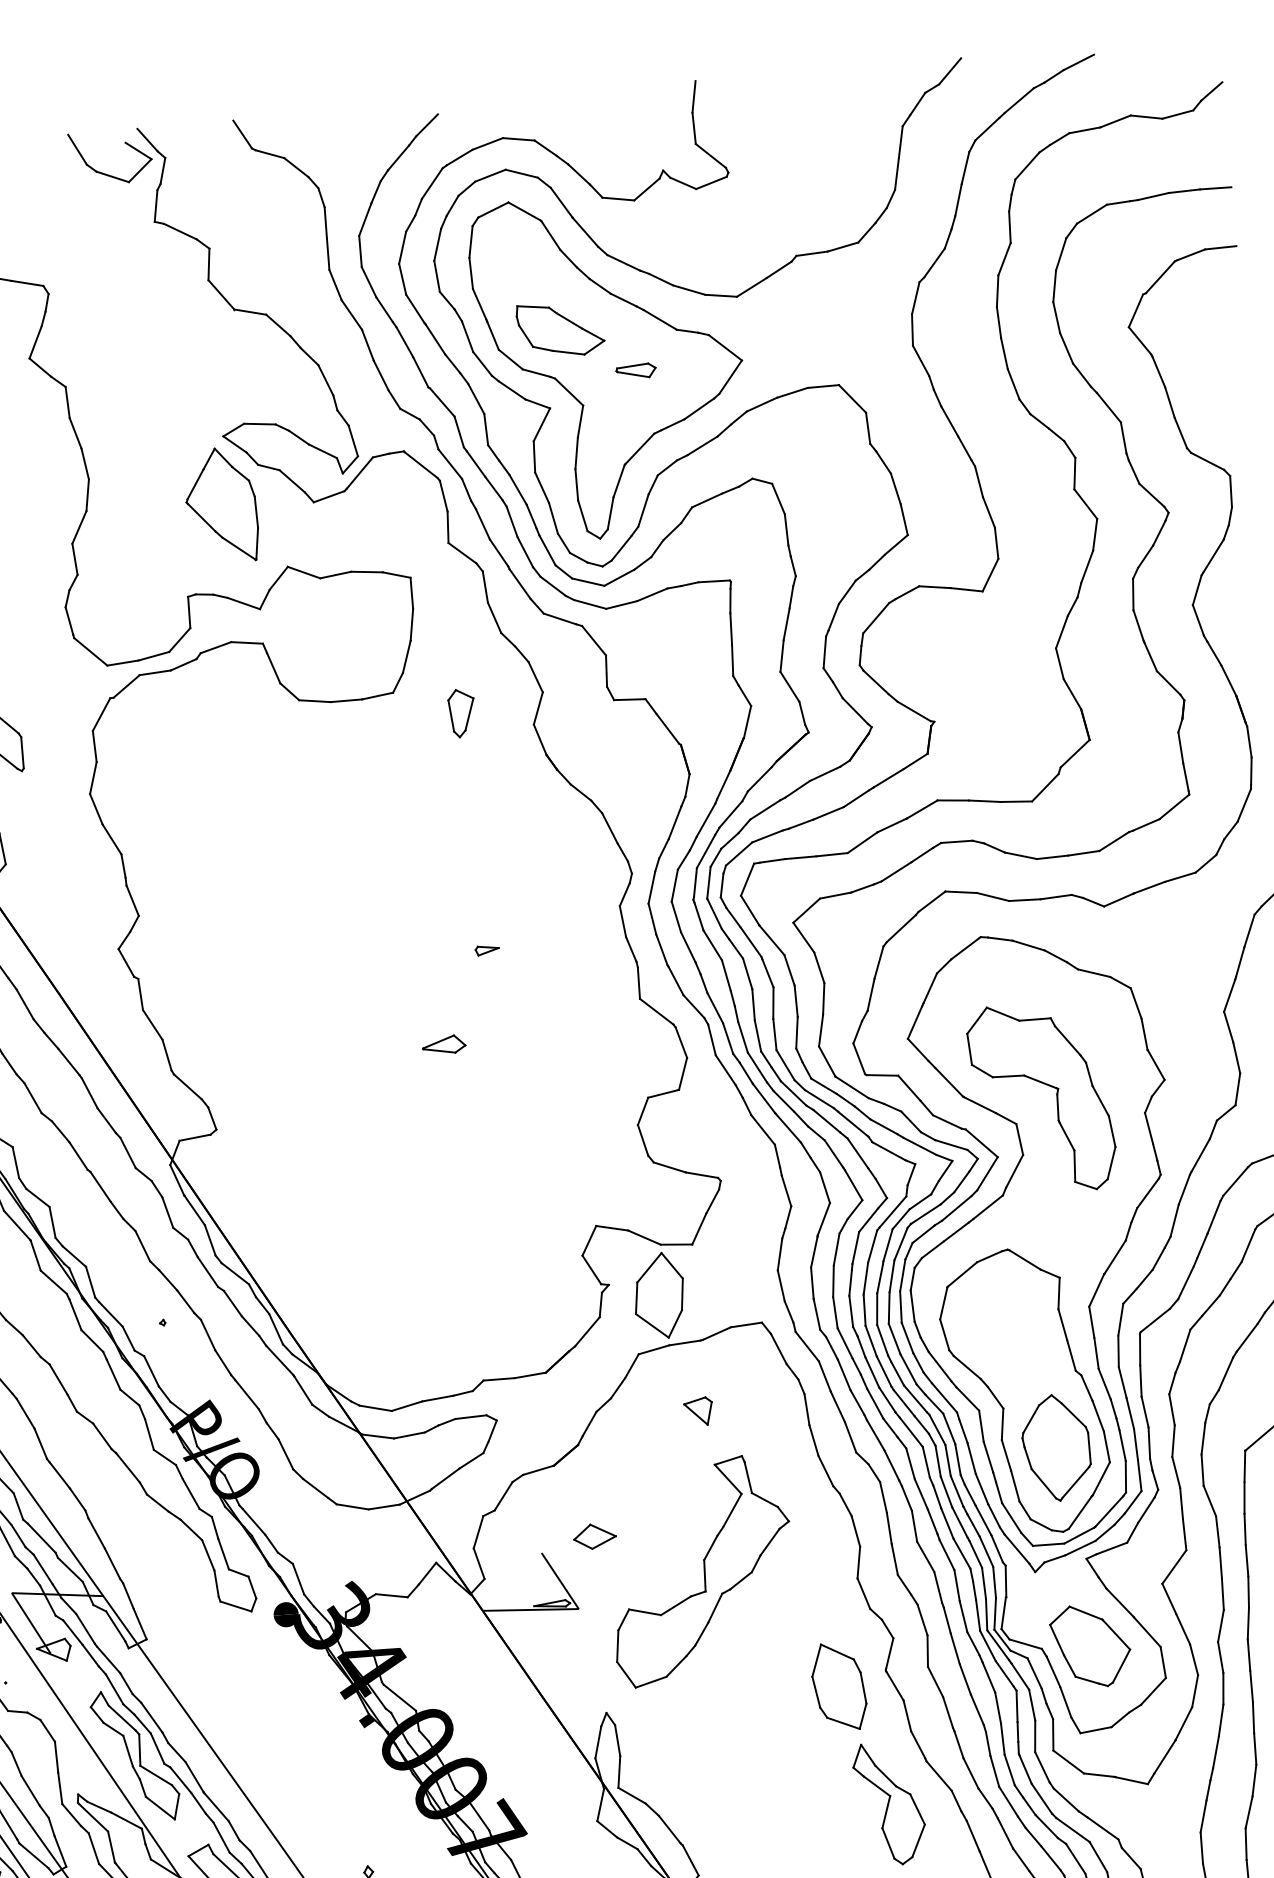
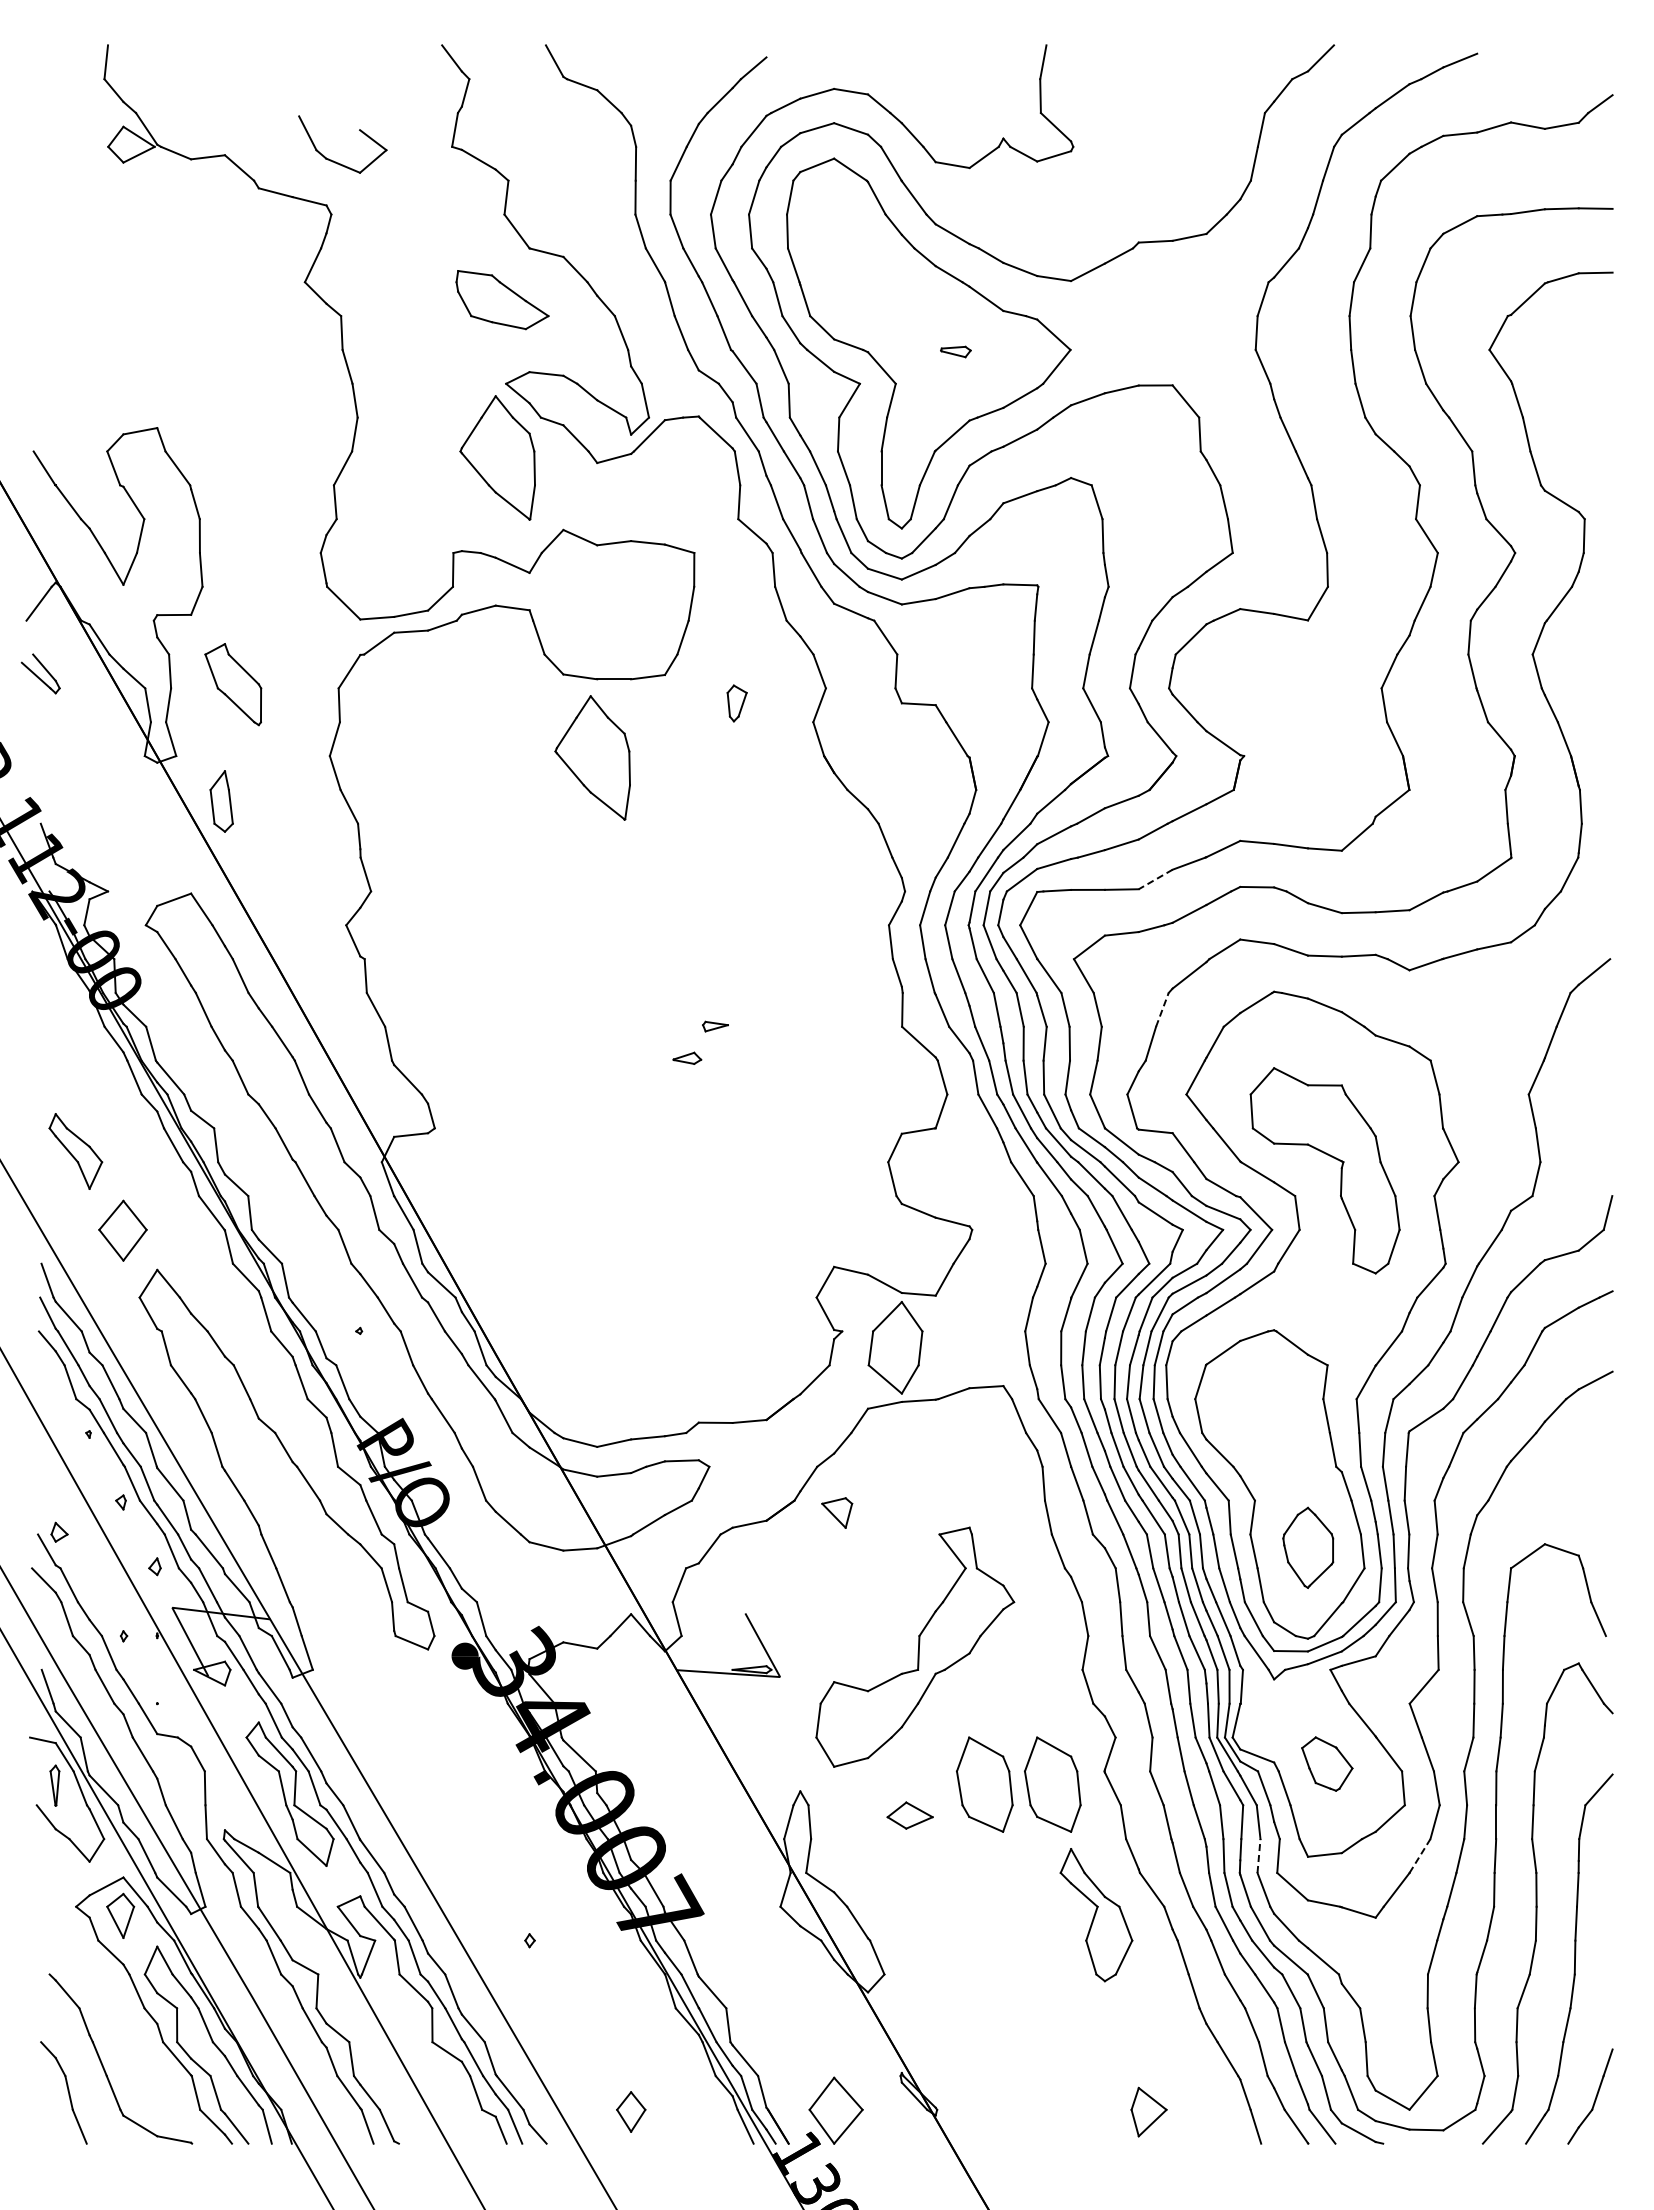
part: (106, 173) -> (336, 161), moved
part: (560, 329) -> (502, 300), moved
part: (635, 370) -> (955, 351), size x0.7
part: (461, 713) -> (736, 703), size x0.7
part: (332, 774) -> (592, 757), added
line: (862, 842) -> (1155, 879), solid -> dashed
part: (487, 950) -> (715, 1026), moved
line: (879, 962) -> (1162, 1009), solid -> dashed
part: (444, 1045) -> (687, 1058), size x0.6
part: (698, 1411) -> (837, 1512), moved
part: (1055, 1447) -> (1307, 1547), size x0.7
part: (594, 1536) -> (909, 1815), moved
part: (1091, 1645) -> (1327, 1763), size x0.6
part: (776, 1692) -> (984, 1784), added
line: (1184, 1724) -> (1420, 1856), solid -> dashed
line: (1035, 1736) -> (1259, 1856), solid -> dashed

